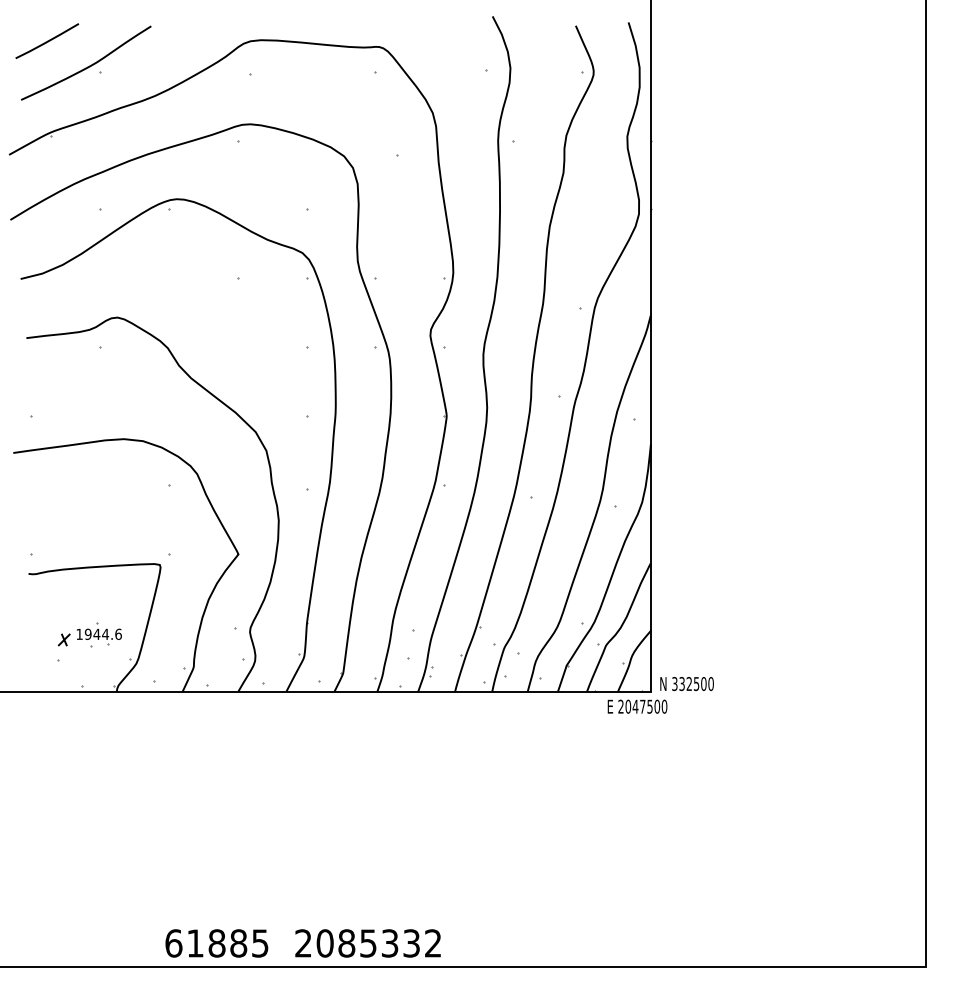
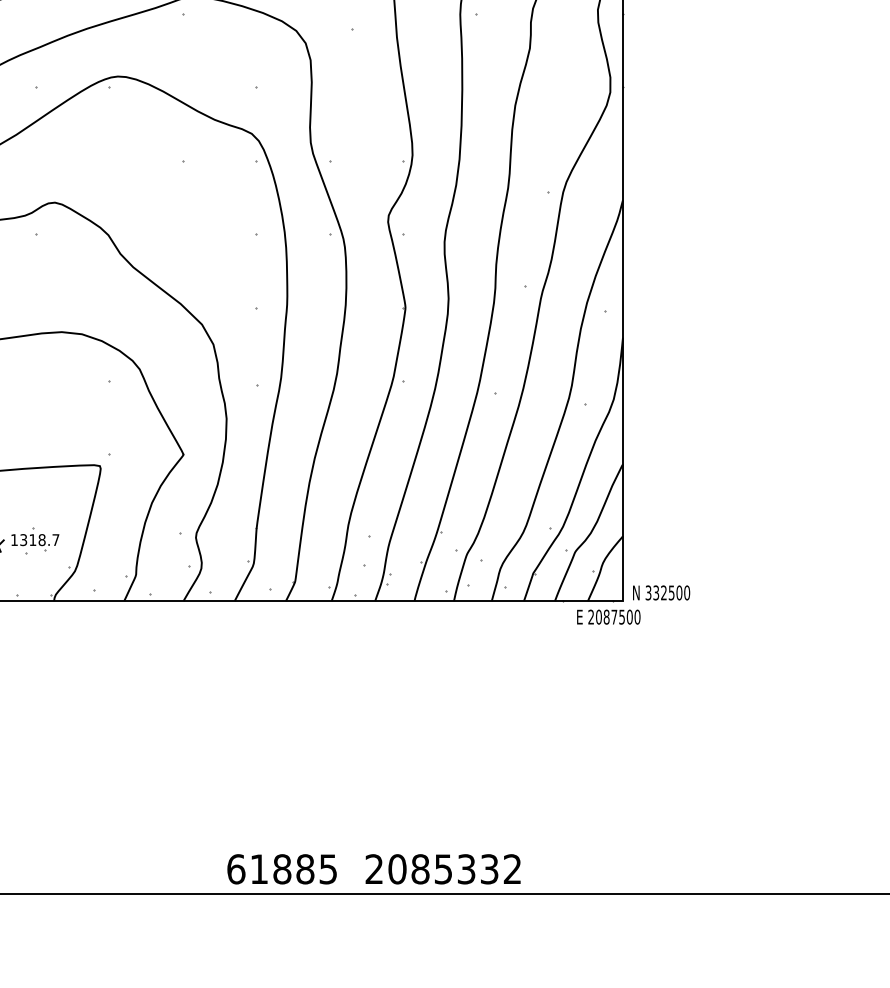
text: (102, 633) -> (38, 539), 1944.6 -> 1318.7
text: (635, 706) -> (606, 616), 2047500 -> 2087500
text: (302, 943) -> (373, 869), moved

